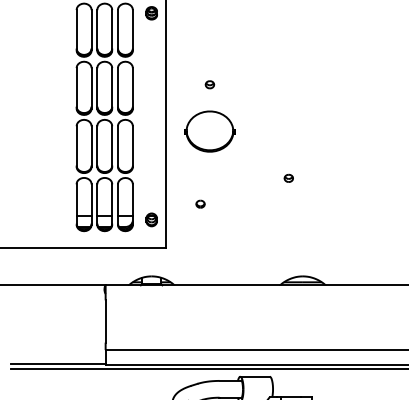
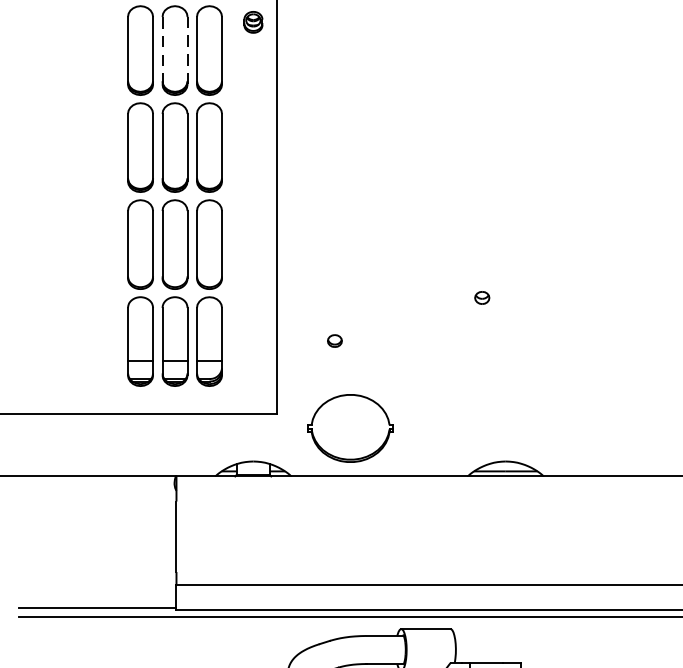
line: (112, 29) -> (187, 49), solid -> dashed
line: (97, 30) -> (162, 51), solid -> dashed
part: (209, 84) -> (349, 141), removed
part: (209, 131) -> (349, 428), moved
part: (151, 219) -> (253, 366), removed

